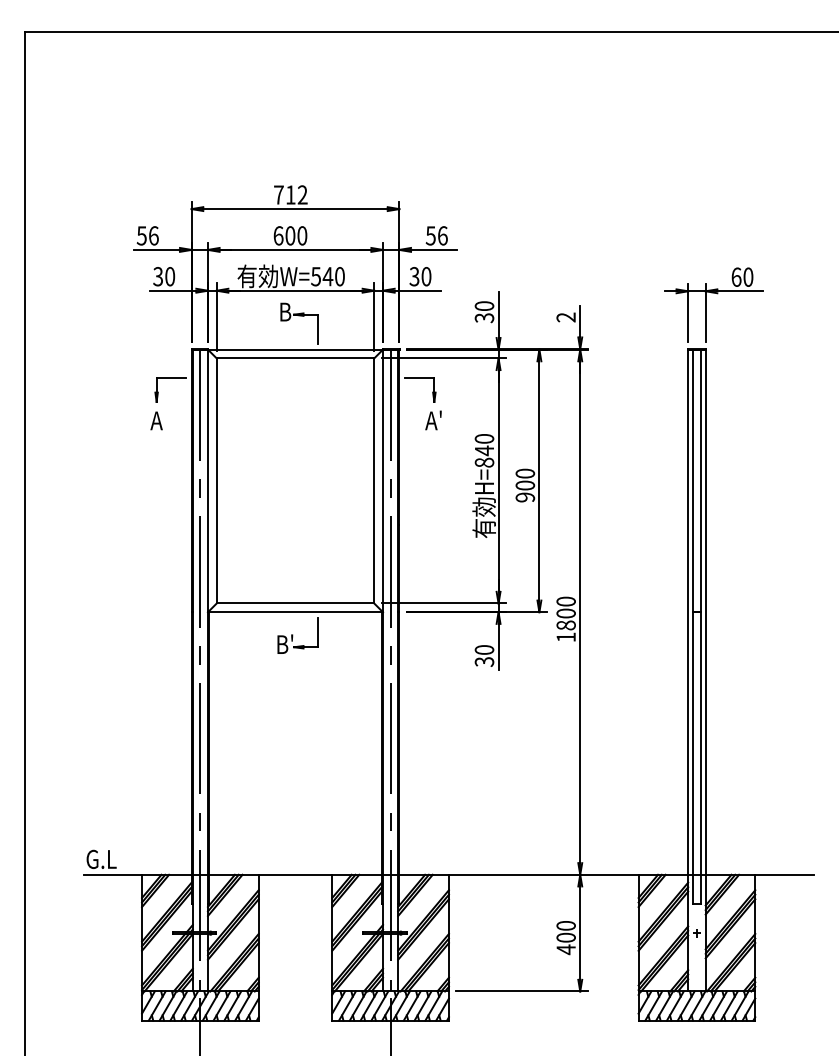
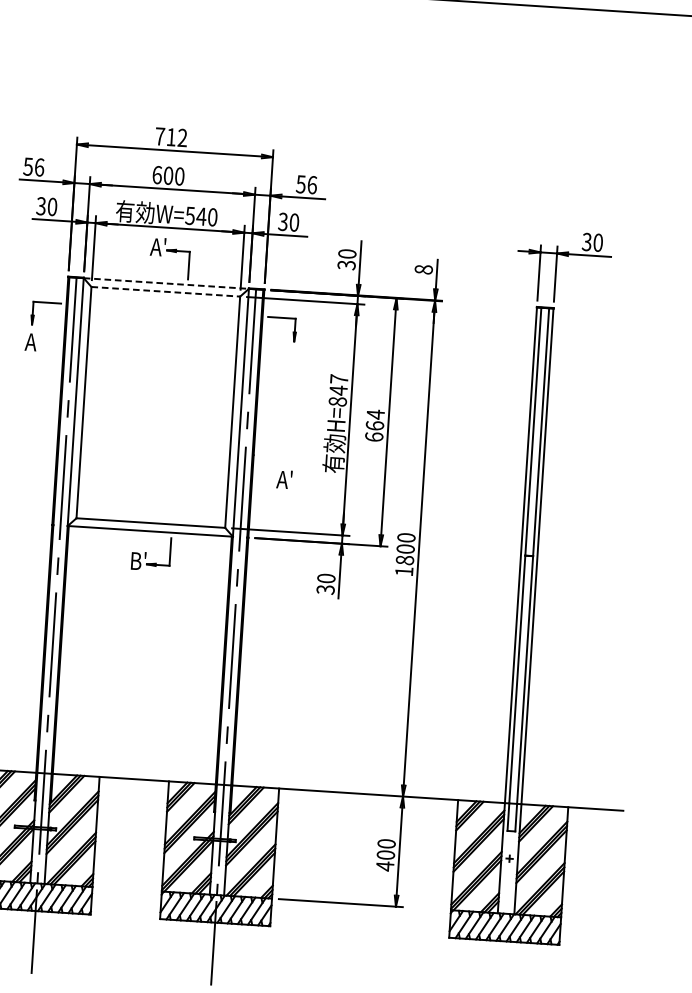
text: (736, 276) -> (587, 241), 60 -> 30
text: (284, 311) -> (158, 246), B -> A'
text: (565, 317) -> (423, 269), 2 -> 8
line: (295, 349) -> (166, 283), solid -> dashed
line: (295, 358) -> (165, 291), solid -> dashed
text: (433, 420) -> (284, 479), moved
text: (484, 438) -> (339, 378), H=840 -> H=847
text: (525, 485) -> (375, 425), 900 -> 664

